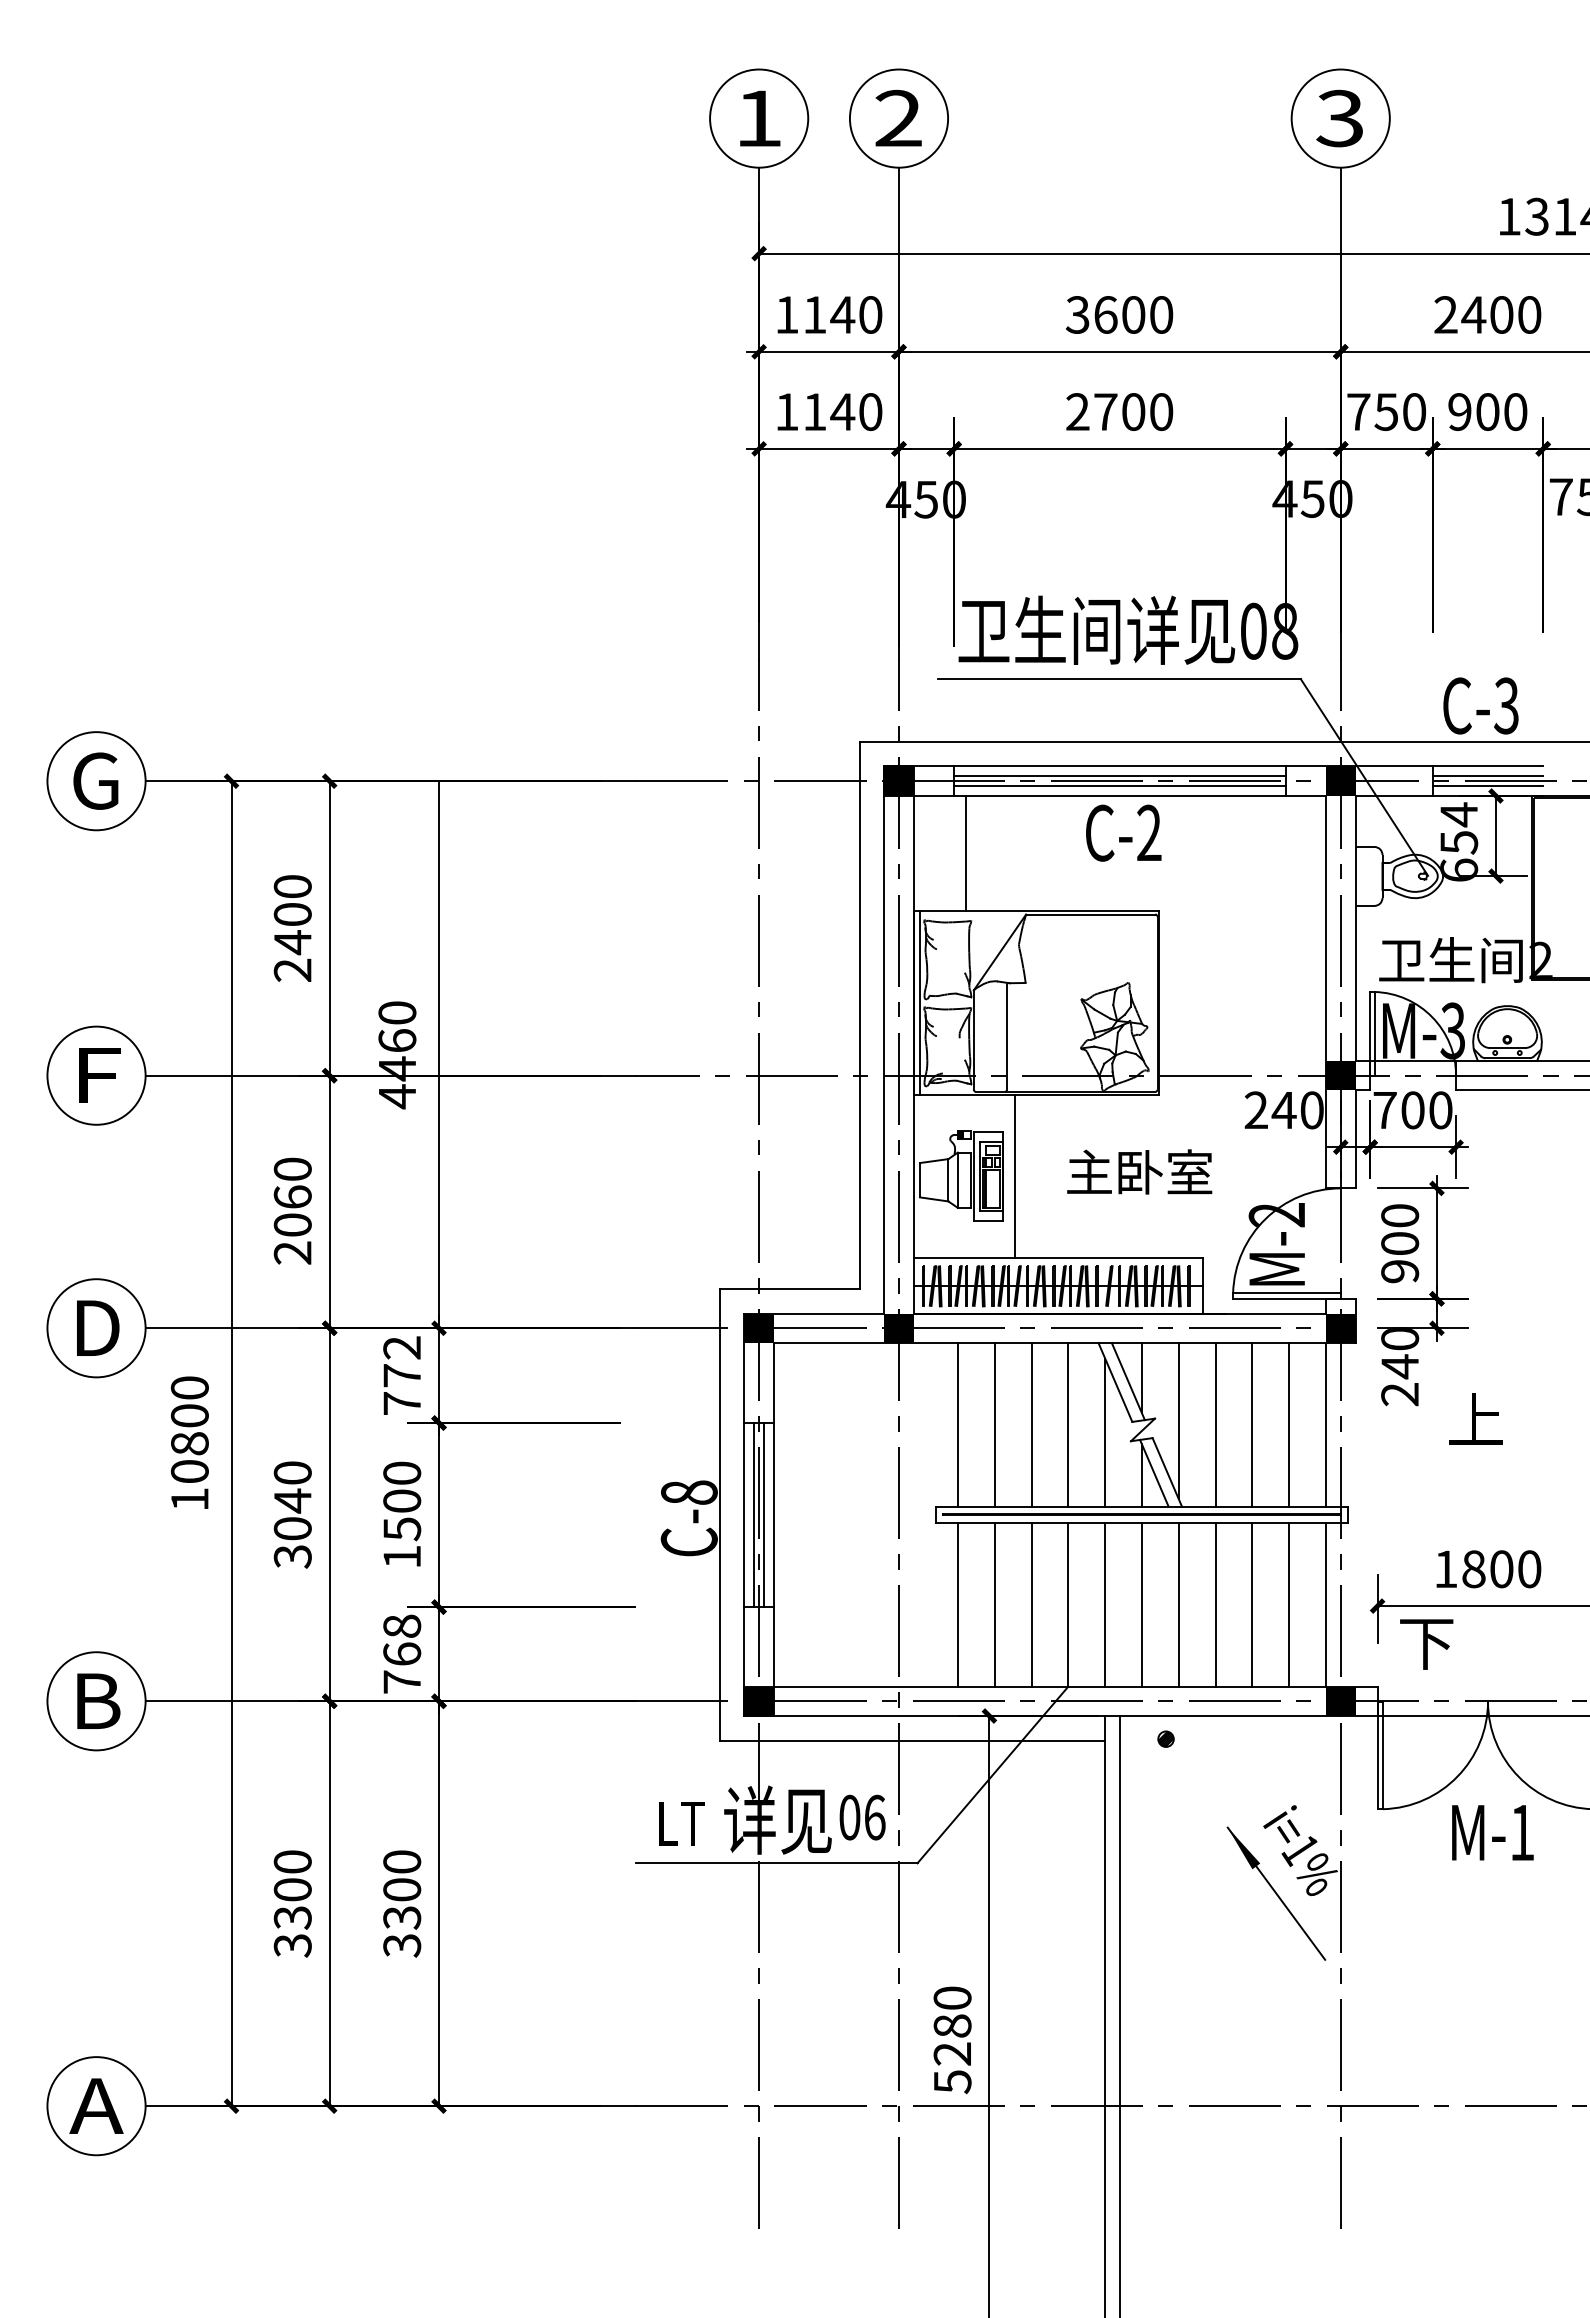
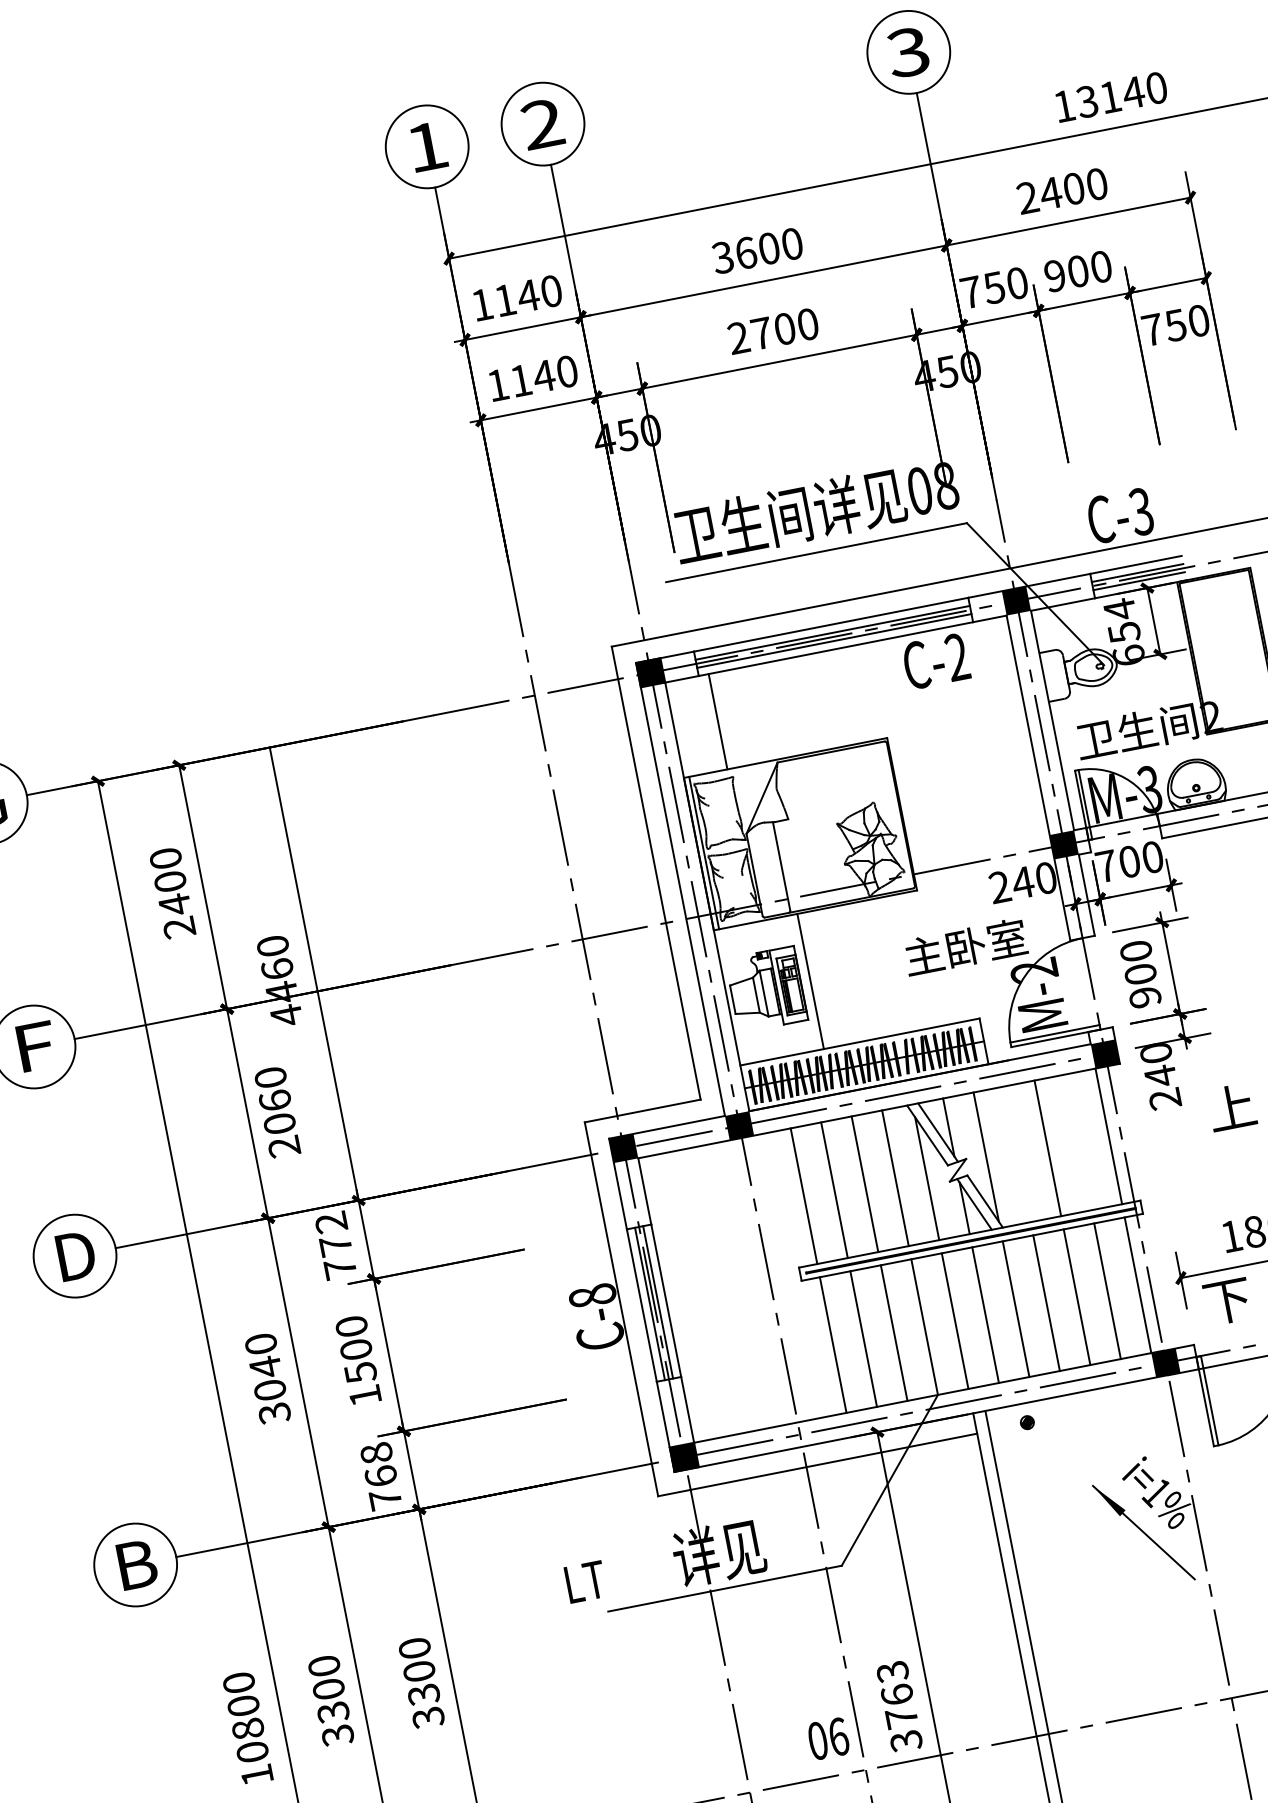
text: (1123, 832) -> (935, 660), moved
text: (1139, 1171) -> (965, 946), moved
text: (292, 1210) -> (277, 1111), moved
line: (1215, 1424) -> (1017, 1154), removed
line: (1289, 1424) -> (1078, 1142), removed
text: (189, 1442) -> (247, 1728), moved
text: (862, 1817) -> (828, 1738), moved
text: (681, 1823) -> (585, 1581), moved
text: (952, 2039) -> (899, 1705), 5280 -> 3763

